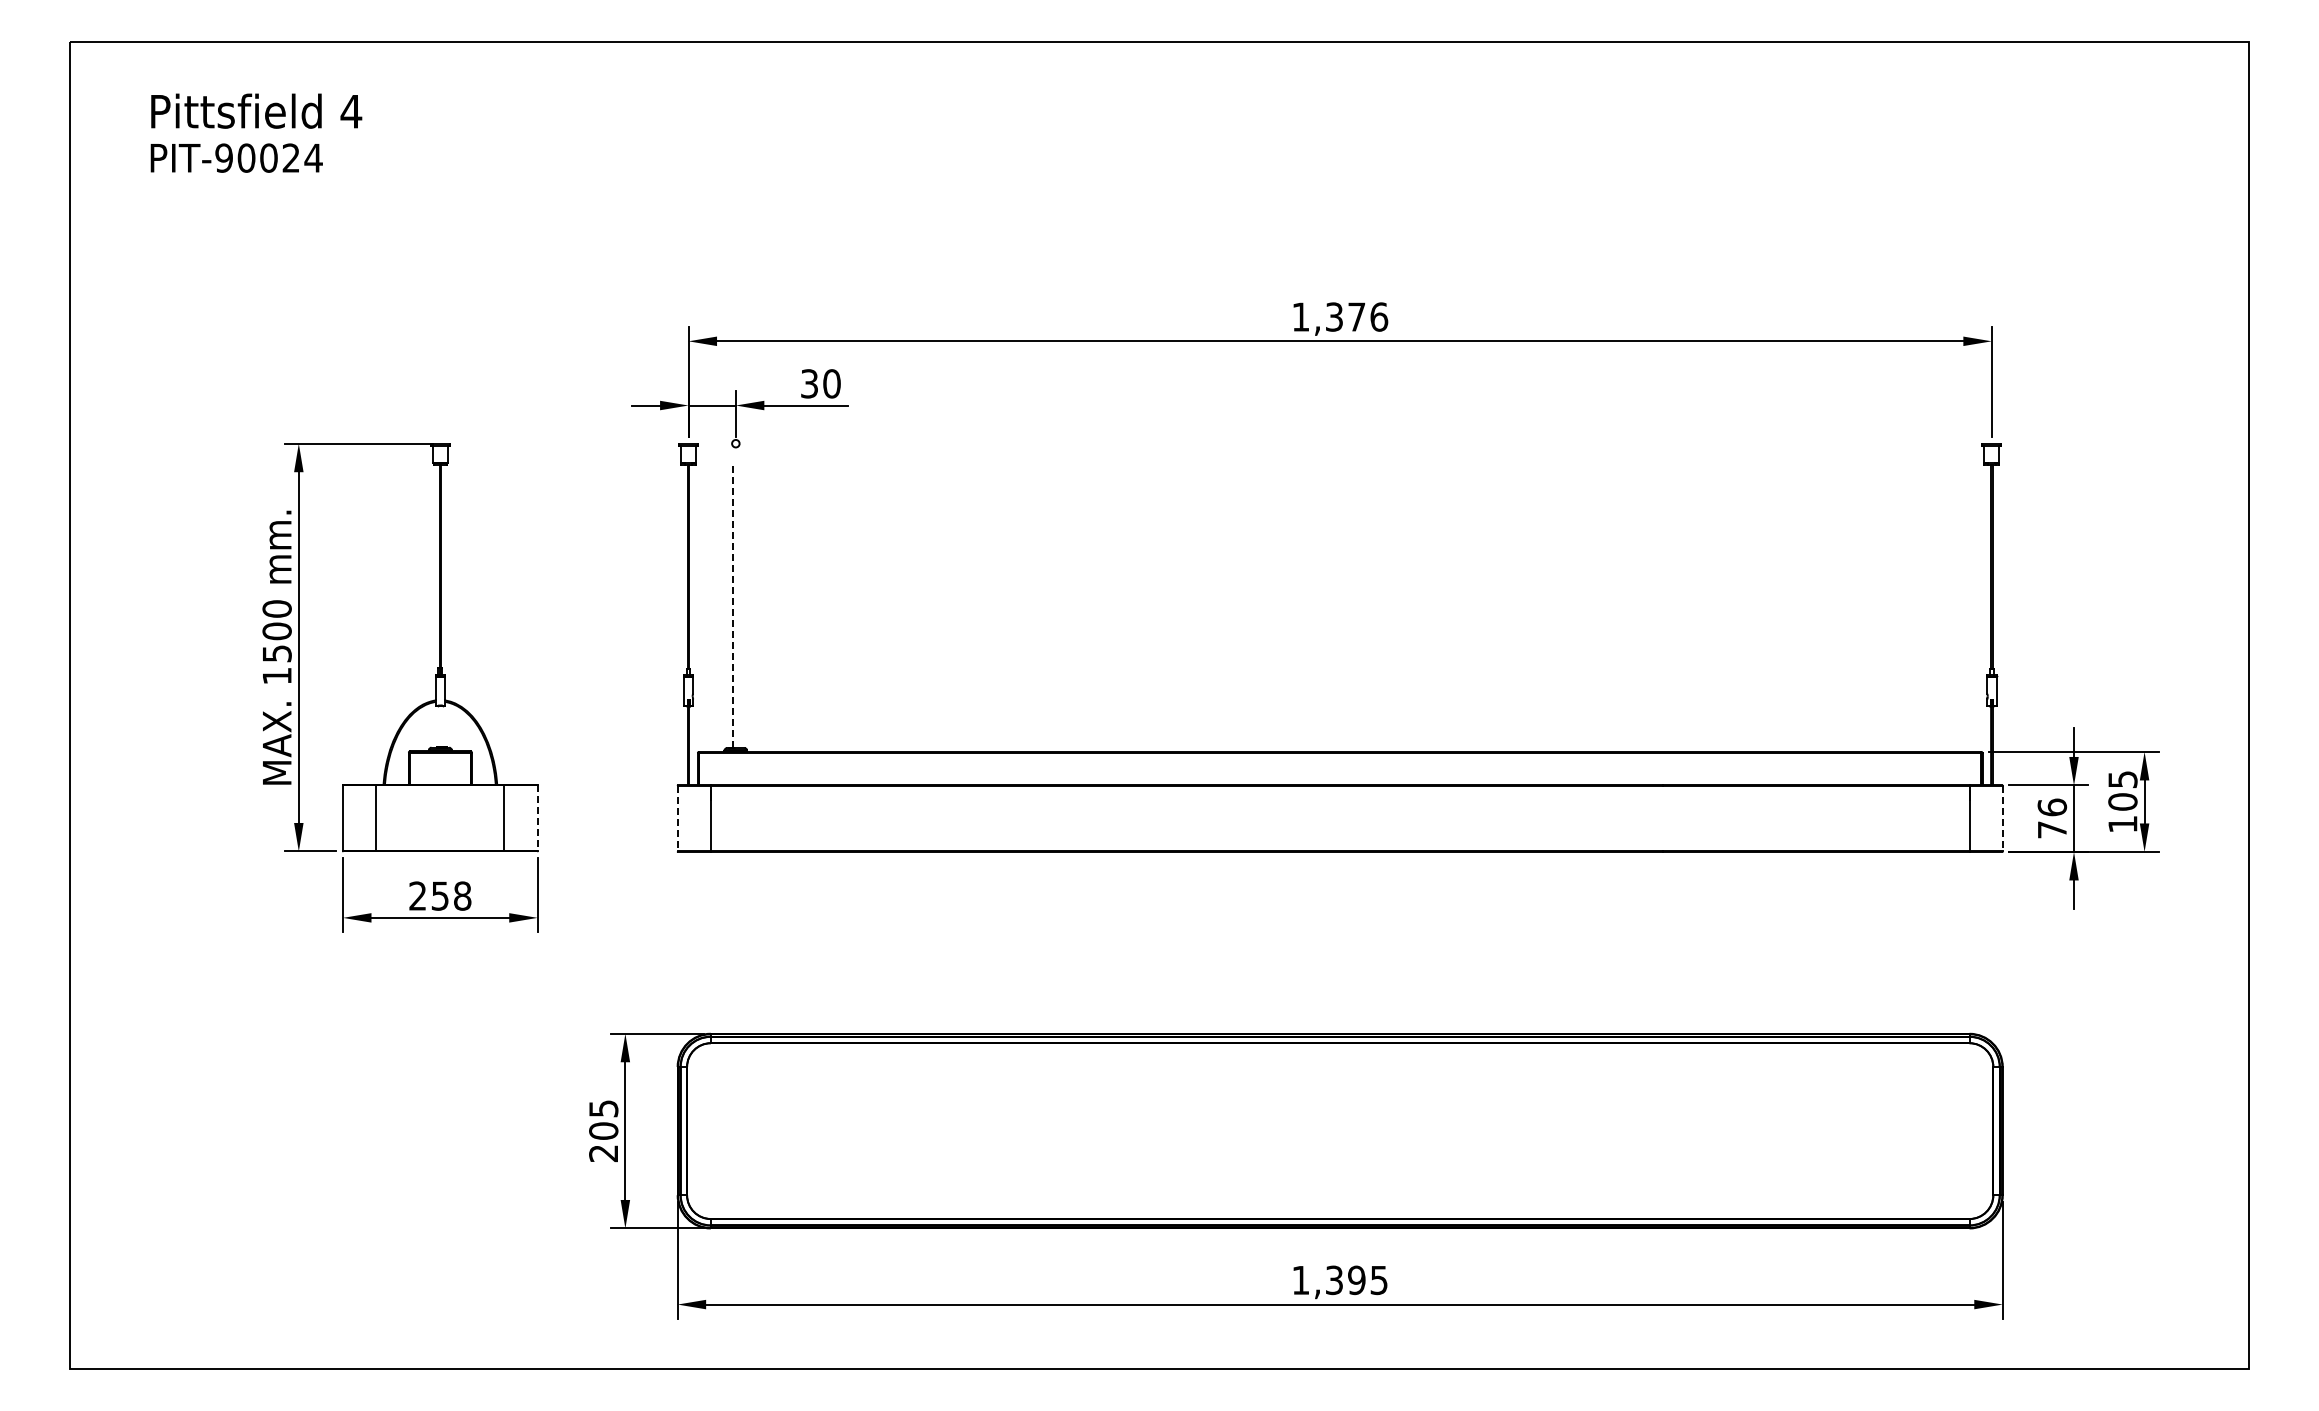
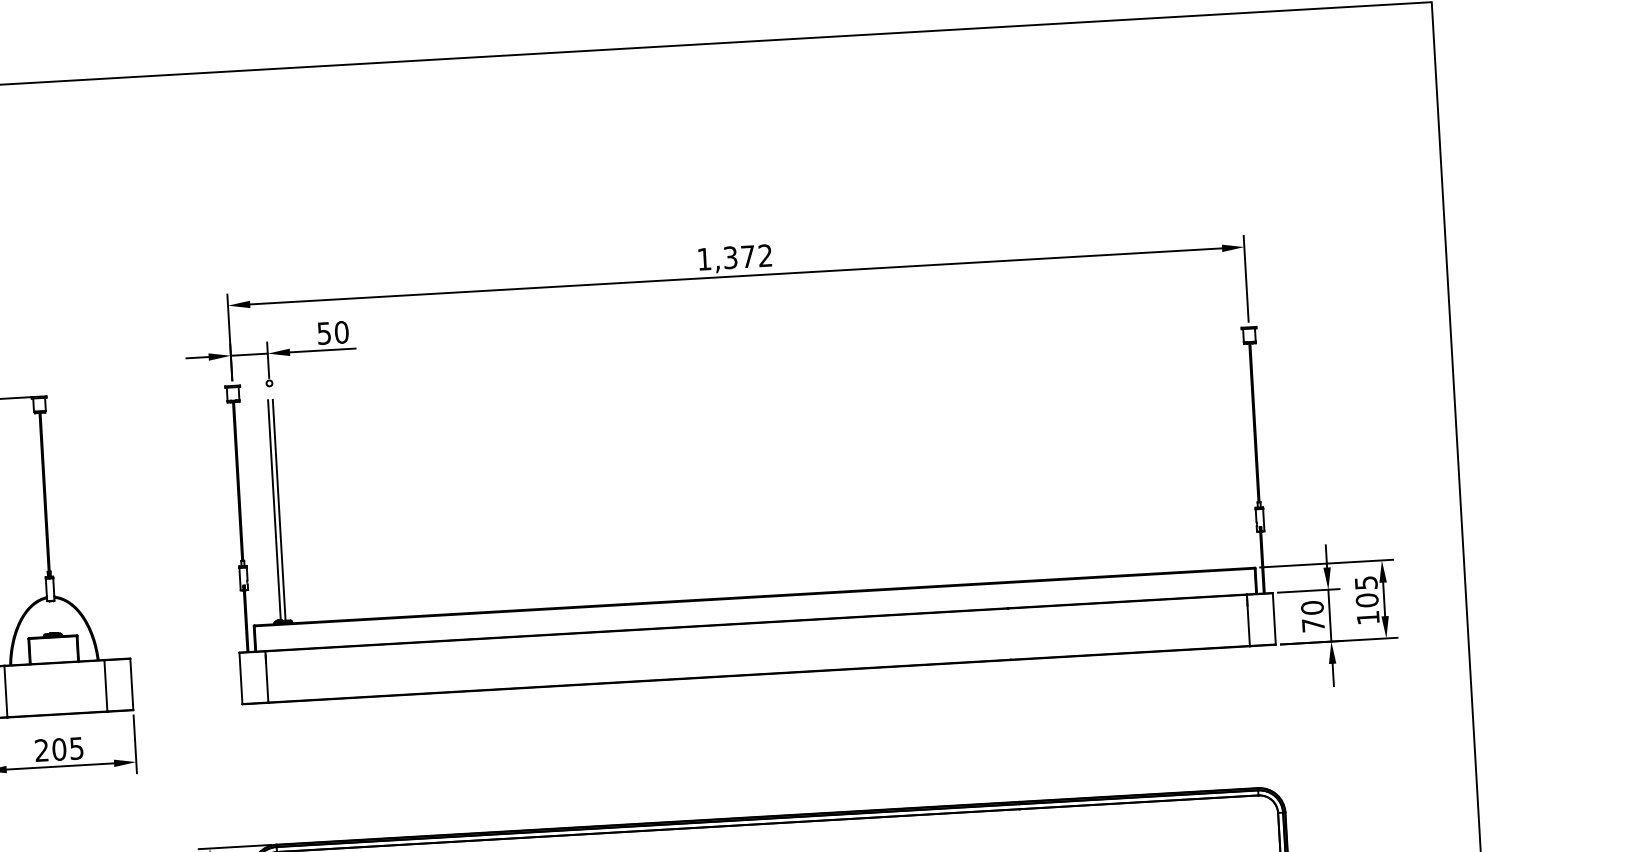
text: (1379, 316) -> (765, 255), 1,376 -> 1,372
text: (809, 383) -> (324, 333), 30 -> 50
line: (732, 606) -> (274, 510), dashed -> solid
line: (738, 606) -> (278, 510), added
text: (2051, 807) -> (1311, 607), 76 -> 70
line: (537, 818) -> (131, 684), dashed -> solid
line: (677, 818) -> (240, 678), dashed -> solid
line: (2002, 818) -> (1274, 618), dashed -> solid
text: (451, 895) -> (68, 748), 258 -> 205

